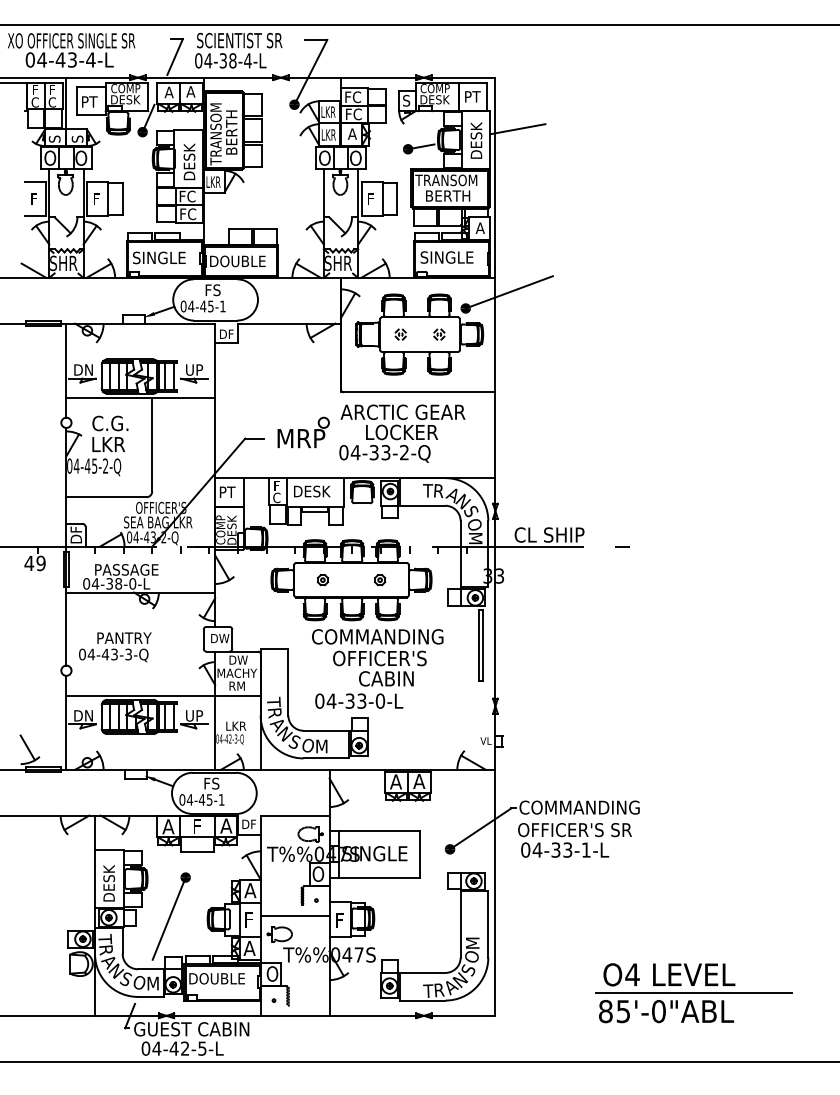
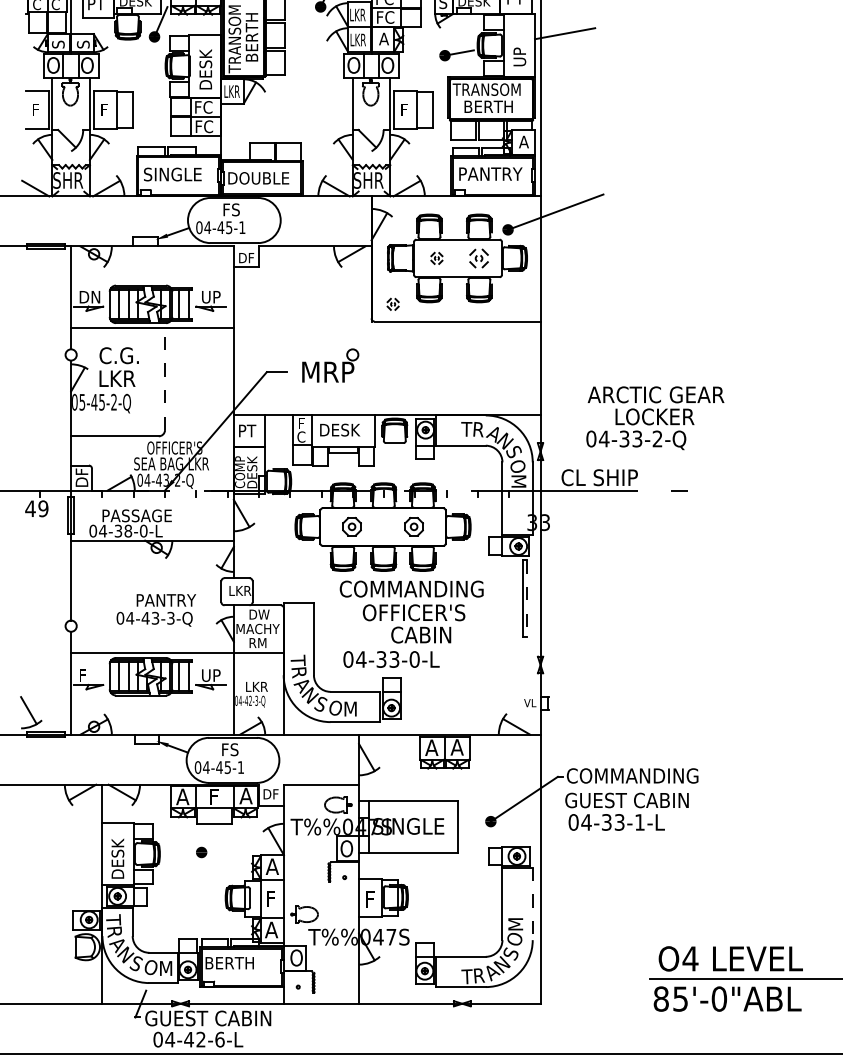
text: (476, 140) -> (519, 46), DESK -> UP
text: (449, 257) -> (490, 174), SINGLE -> PANTRY
part: (439, 334) -> (479, 258), size x1.6
part: (360, 376) -> (392, 304), added
text: (402, 433) -> (655, 418), moved
line: (152, 444) -> (165, 378), solid -> dashed
text: (76, 465) -> (82, 401), 04-45-2-Q -> 05-45-2-Q
part: (322, 580) -> (351, 527), size x1.6
part: (380, 580) -> (414, 527), size x1.6
text: (221, 638) -> (240, 590), DW -> LKR
line: (483, 646) -> (527, 599), solid -> dashed
text: (115, 647) -> (156, 610), moved
text: (83, 715) -> (89, 675), DN -> F
text: (576, 830) -> (629, 800), OFFICER'S SR -> GUEST CABIN
line: (294, 915) -> (320, 893), removed
line: (168, 918) -> (182, 897), removed
line: (488, 925) -> (532, 904), solid -> dashed
text: (217, 978) -> (236, 962), DOUBLE -> BERTH
text: (202, 1048) -> (220, 1039), 04-42-5-L -> 04-42-6-L

